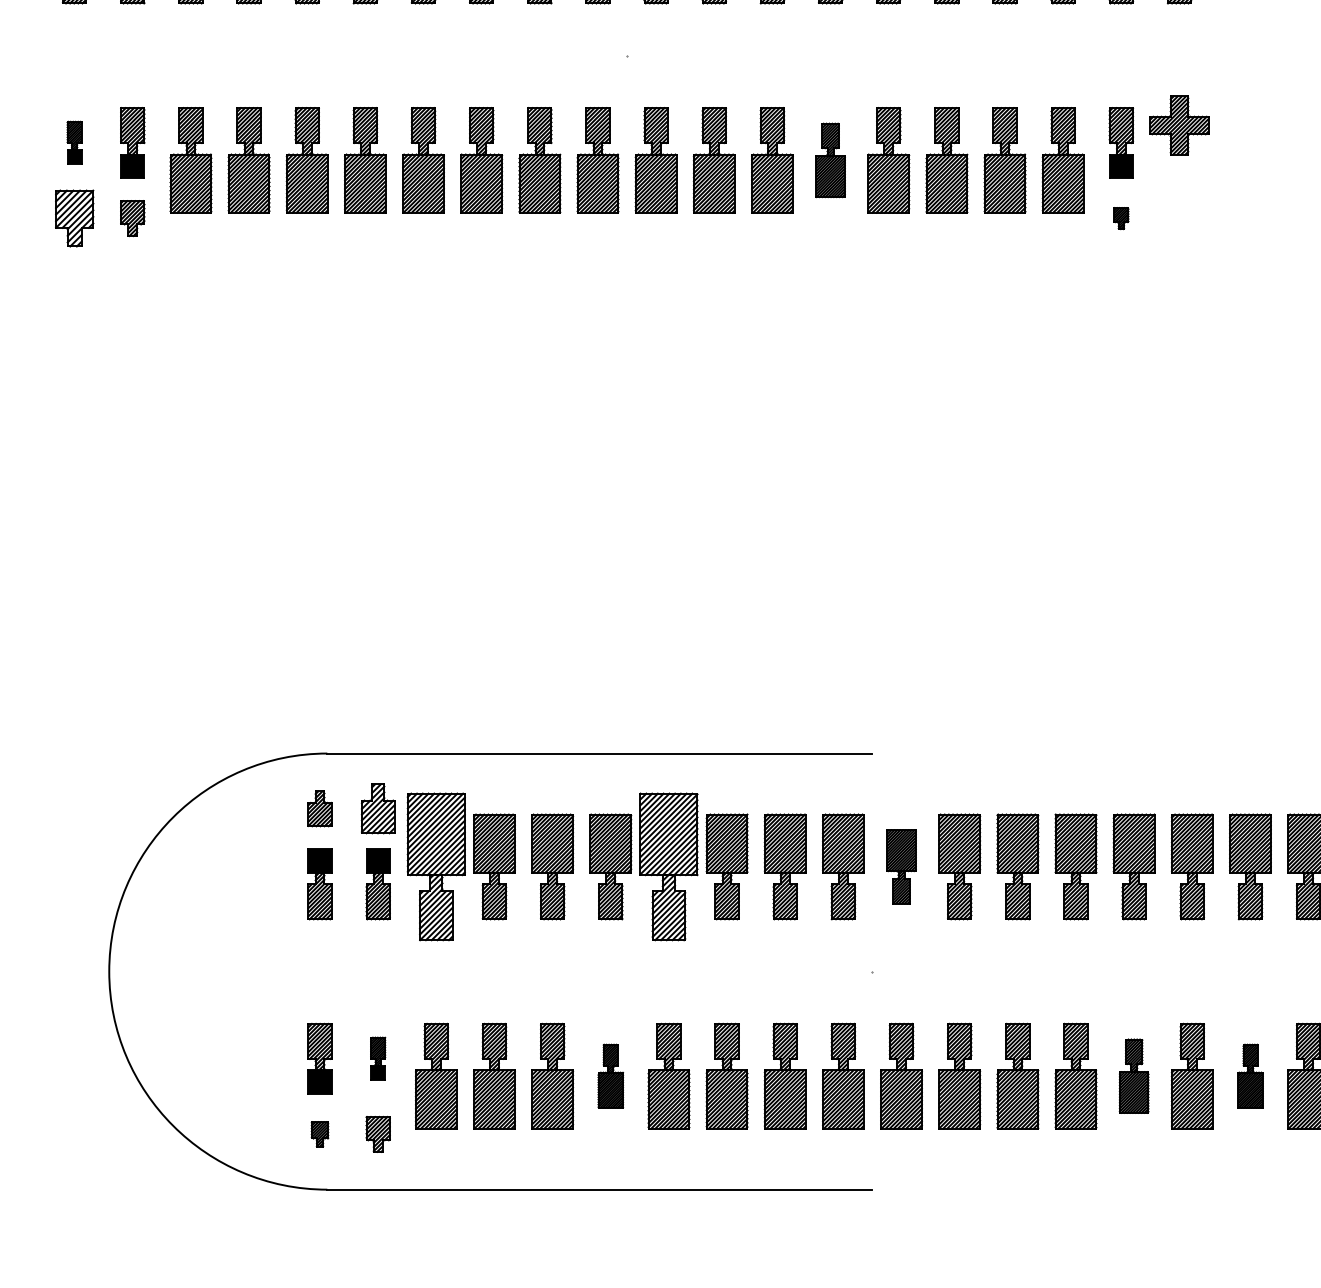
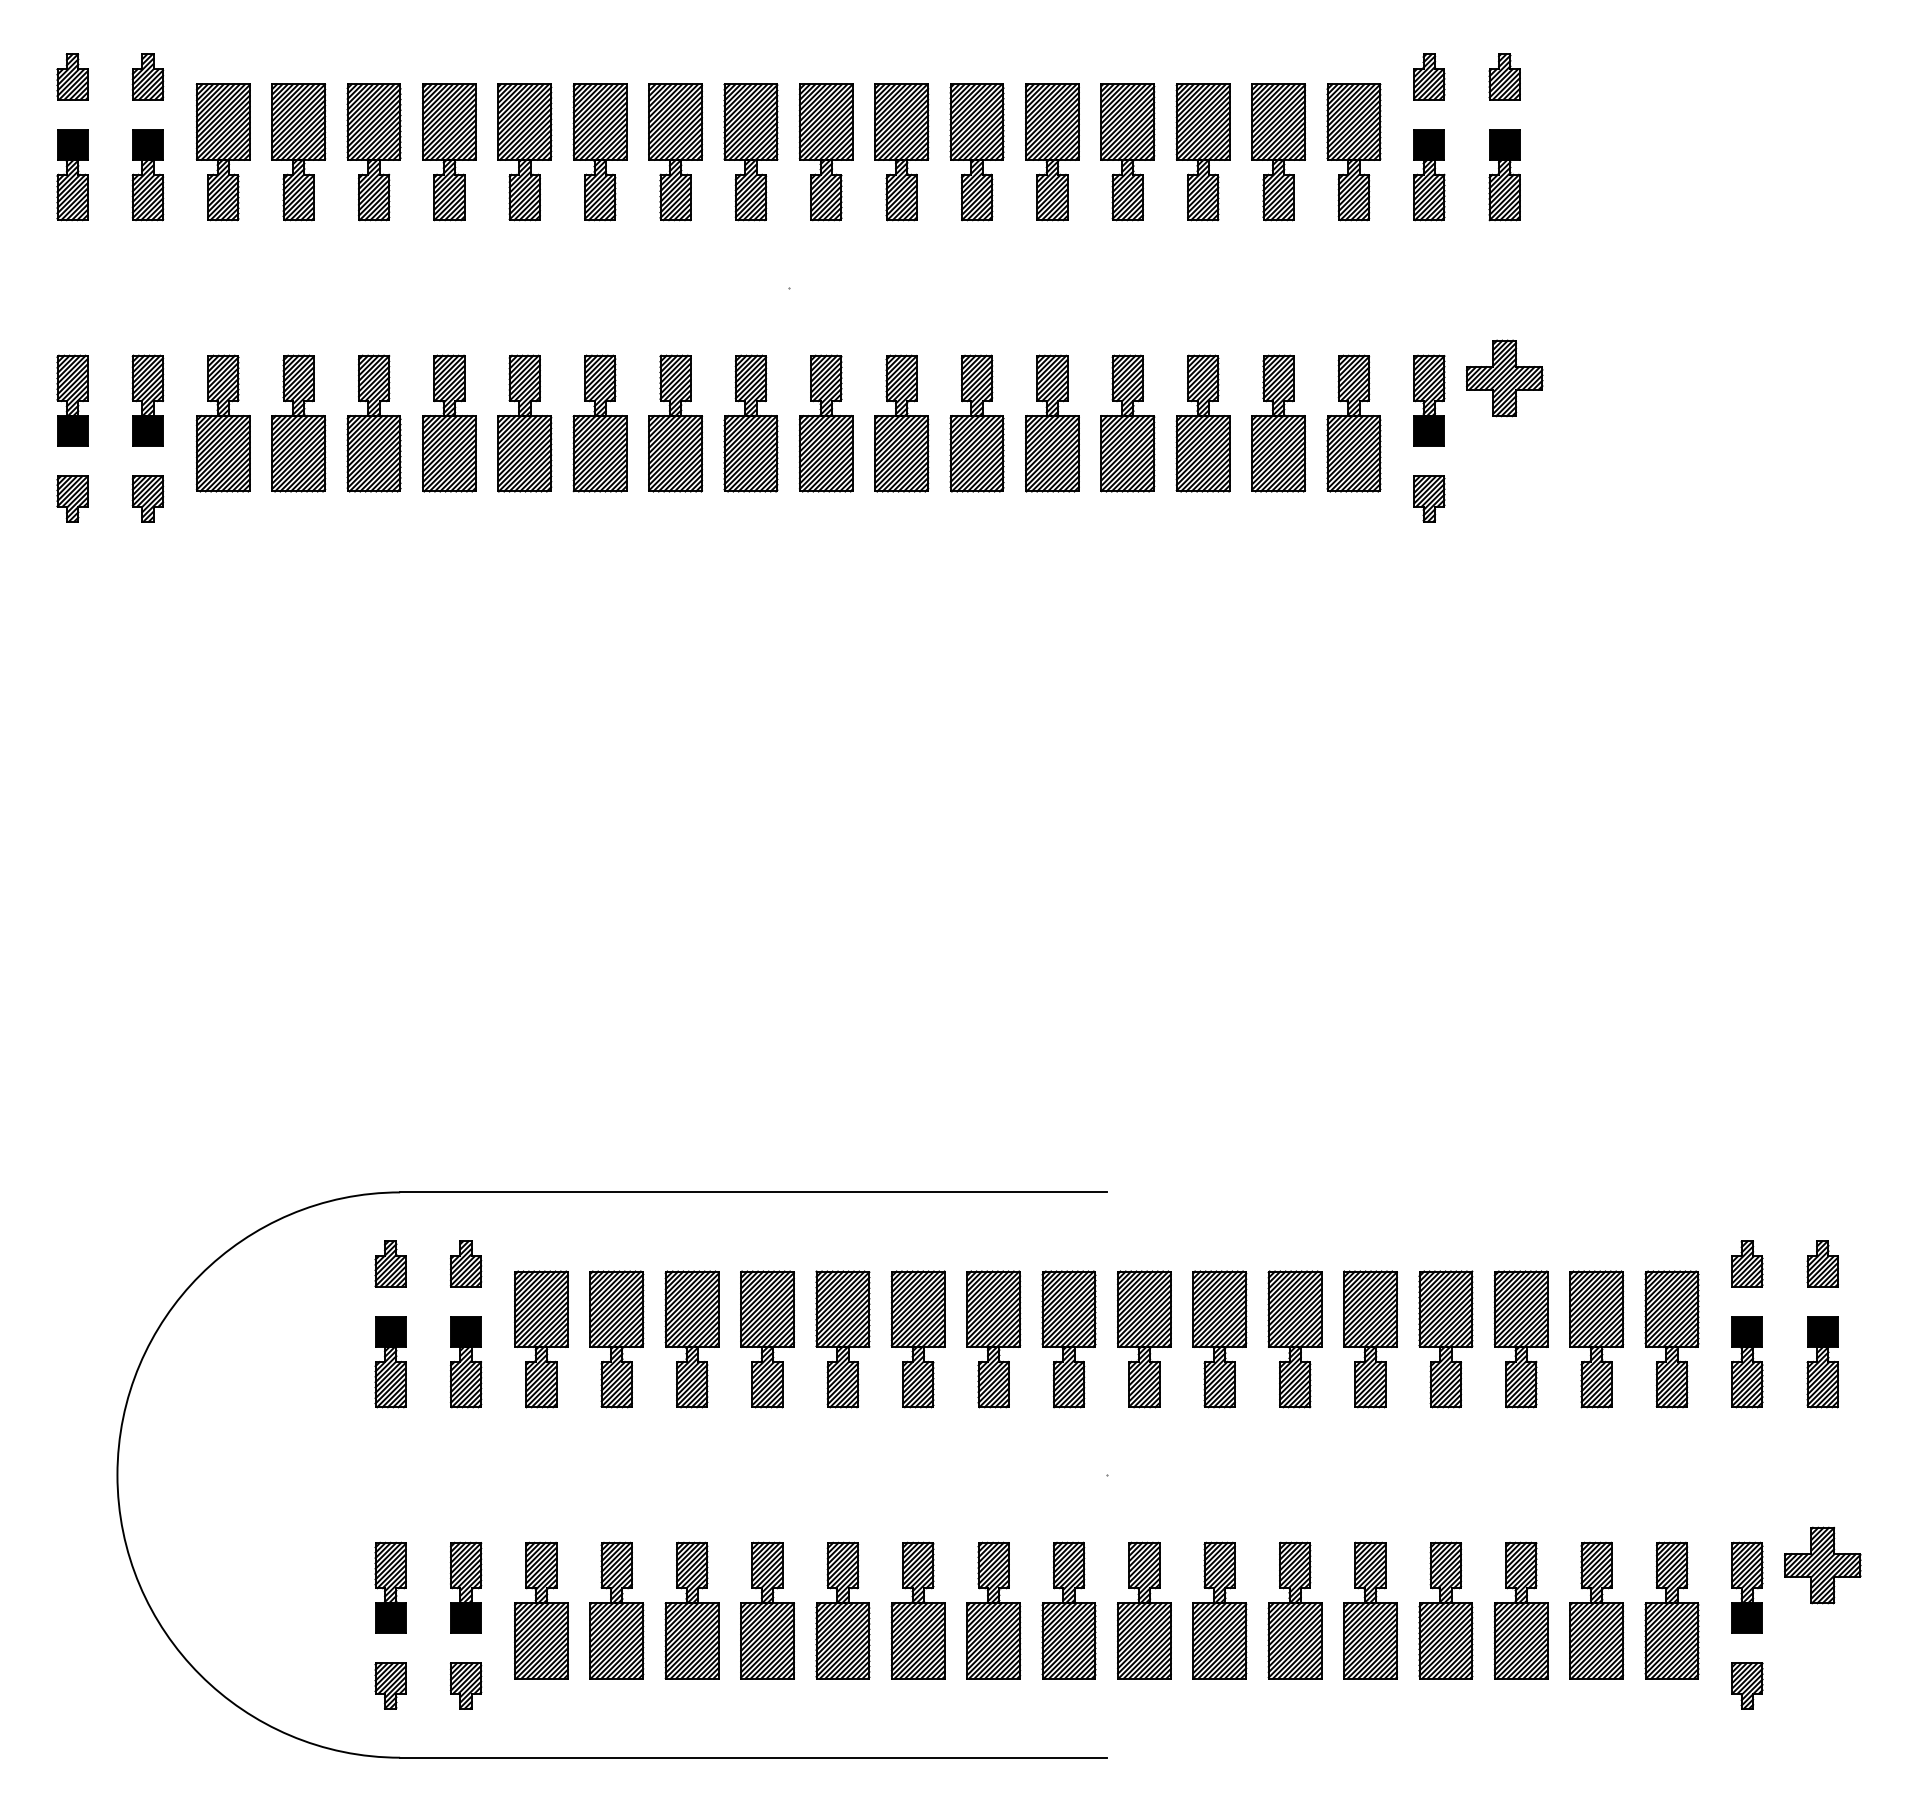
part: (74, 142) -> (72, 400), size x1.67
part: (830, 160) -> (1052, 423), size x1.43
part: (74, 218) -> (72, 498), size x0.62
part: (1121, 218) -> (1429, 498), size x1.67
part: (377, 808) -> (465, 1263), size x0.71
part: (436, 867) -> (541, 1339), size x0.71
part: (668, 867) -> (842, 1339), size x0.71
part: (901, 867) -> (1144, 1339), size x1.43
part: (377, 1058) -> (465, 1587), size x1.67
part: (610, 1076) -> (767, 1610), size x1.67
part: (1133, 1076) -> (1445, 1610), size x1.43
part: (1250, 1076) -> (1596, 1610), size x1.67
part: (319, 1133) -> (390, 1685), size x1.43

